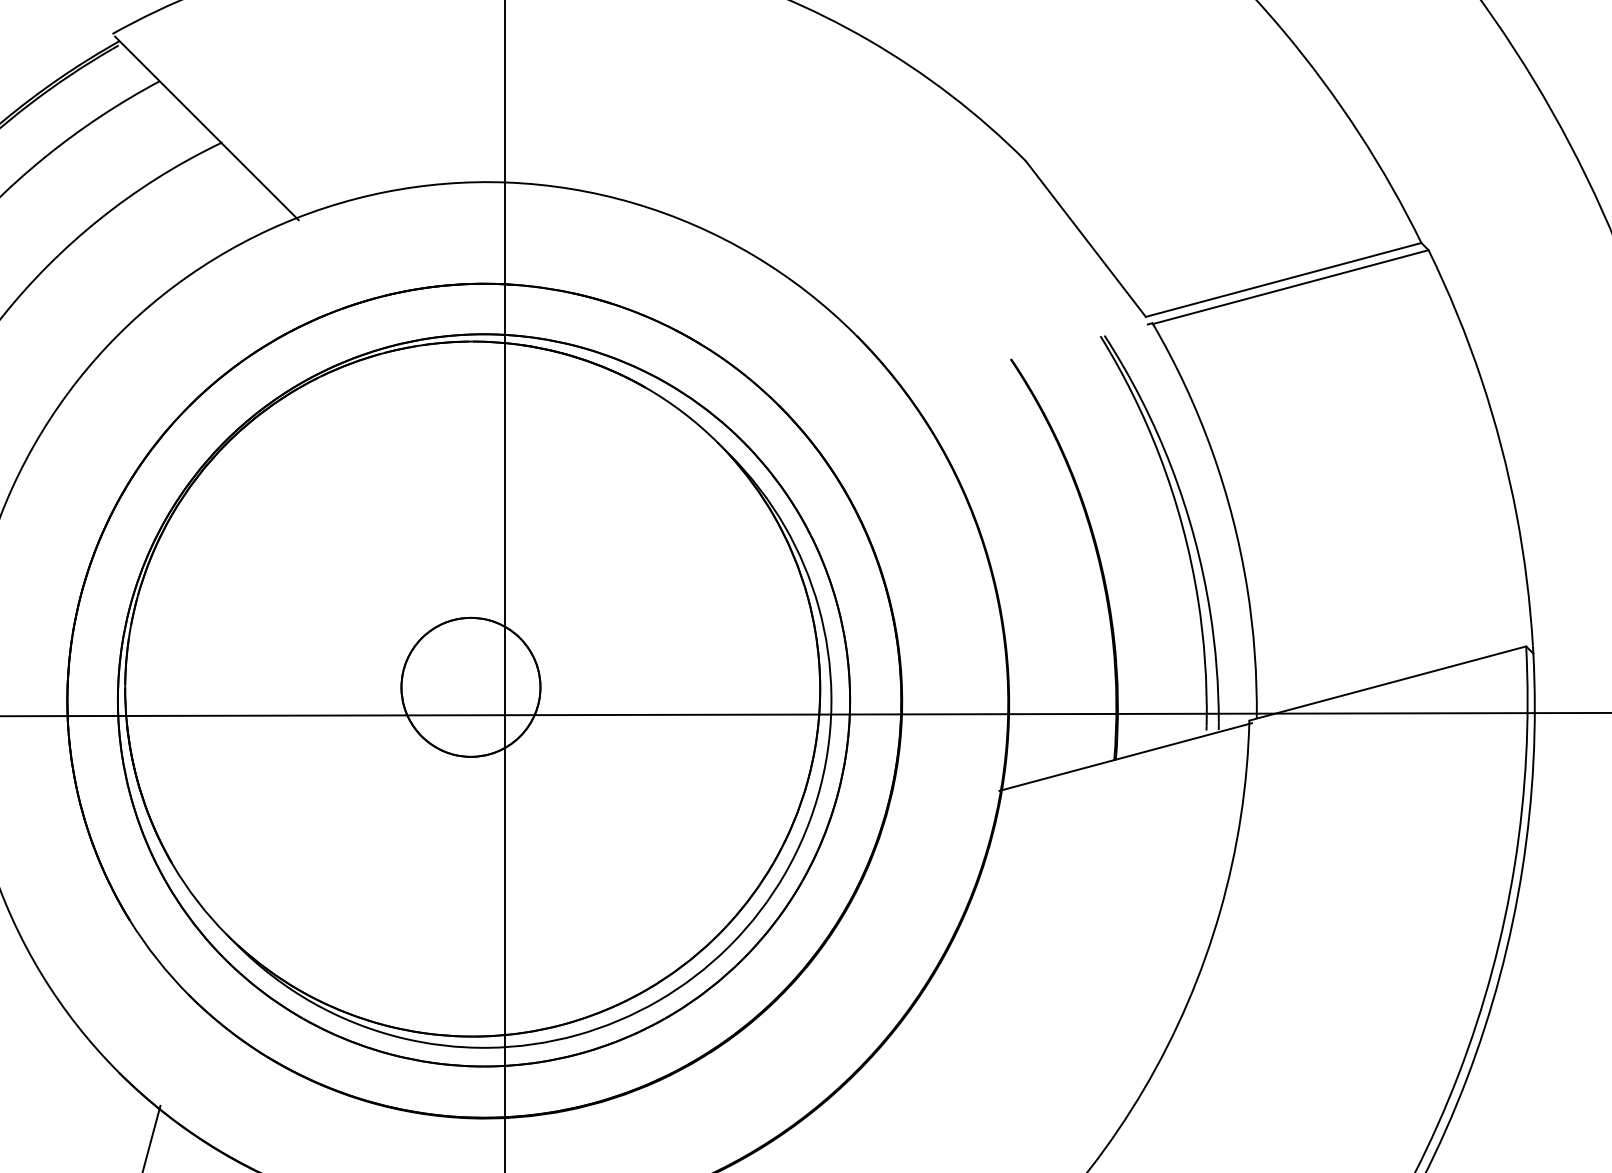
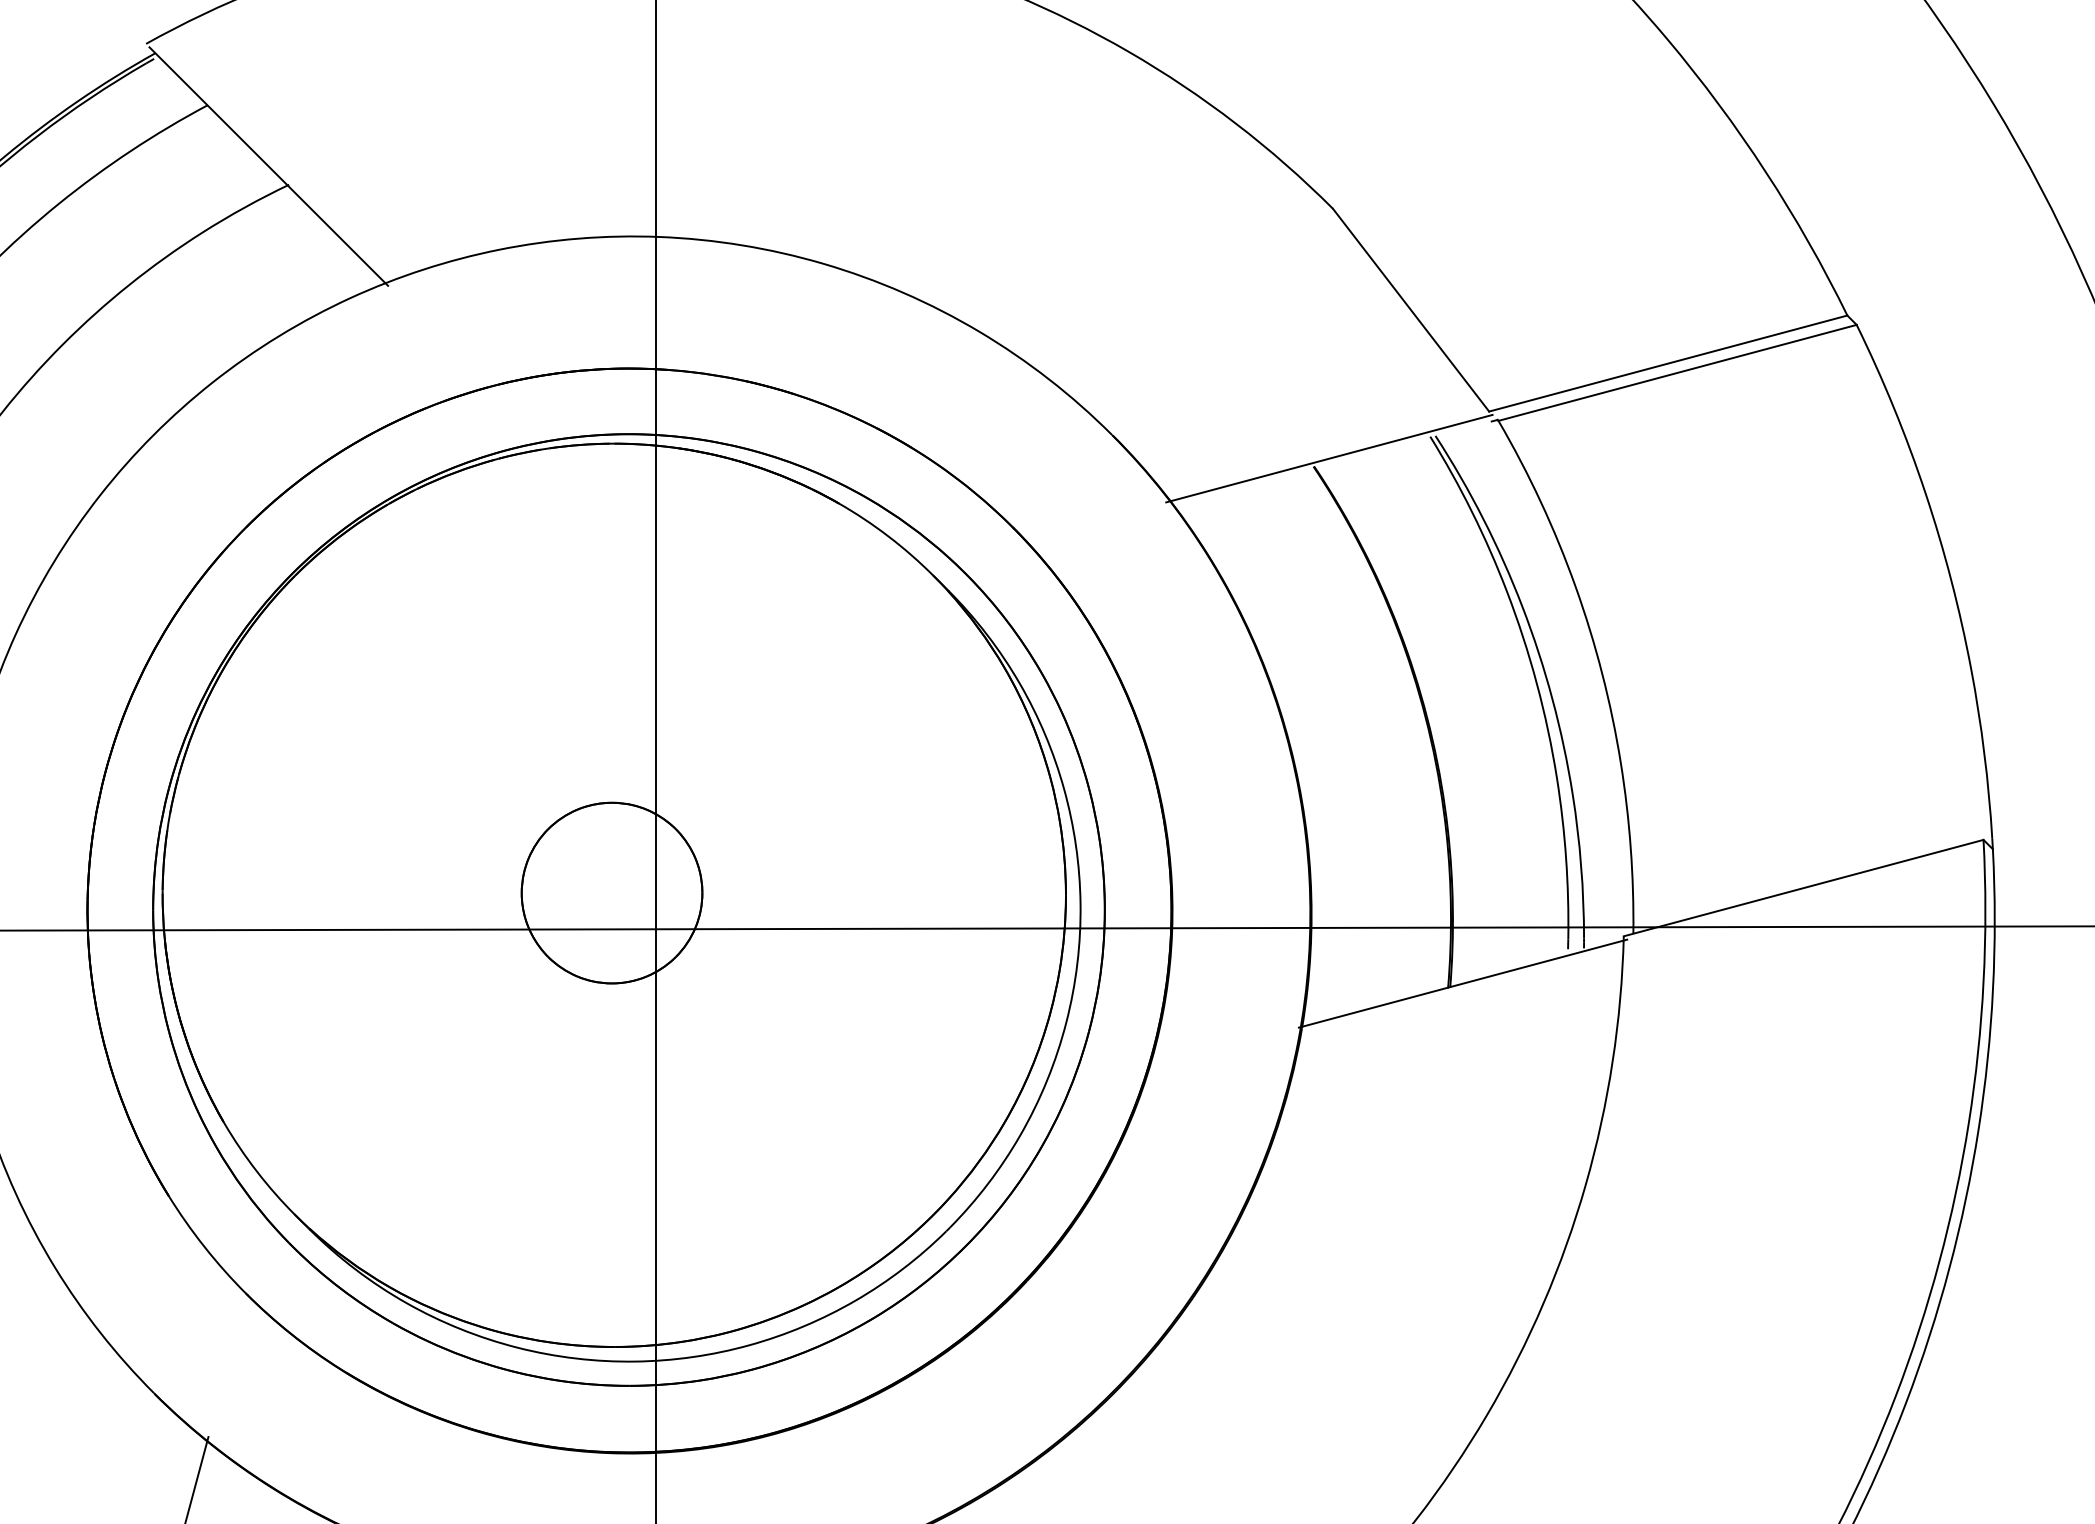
line: (1022, 352) -> (1329, 458), added

